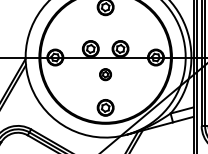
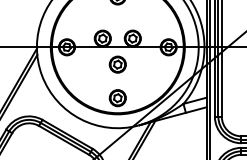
part: (105, 74) -> (117, 64), size x1.43

